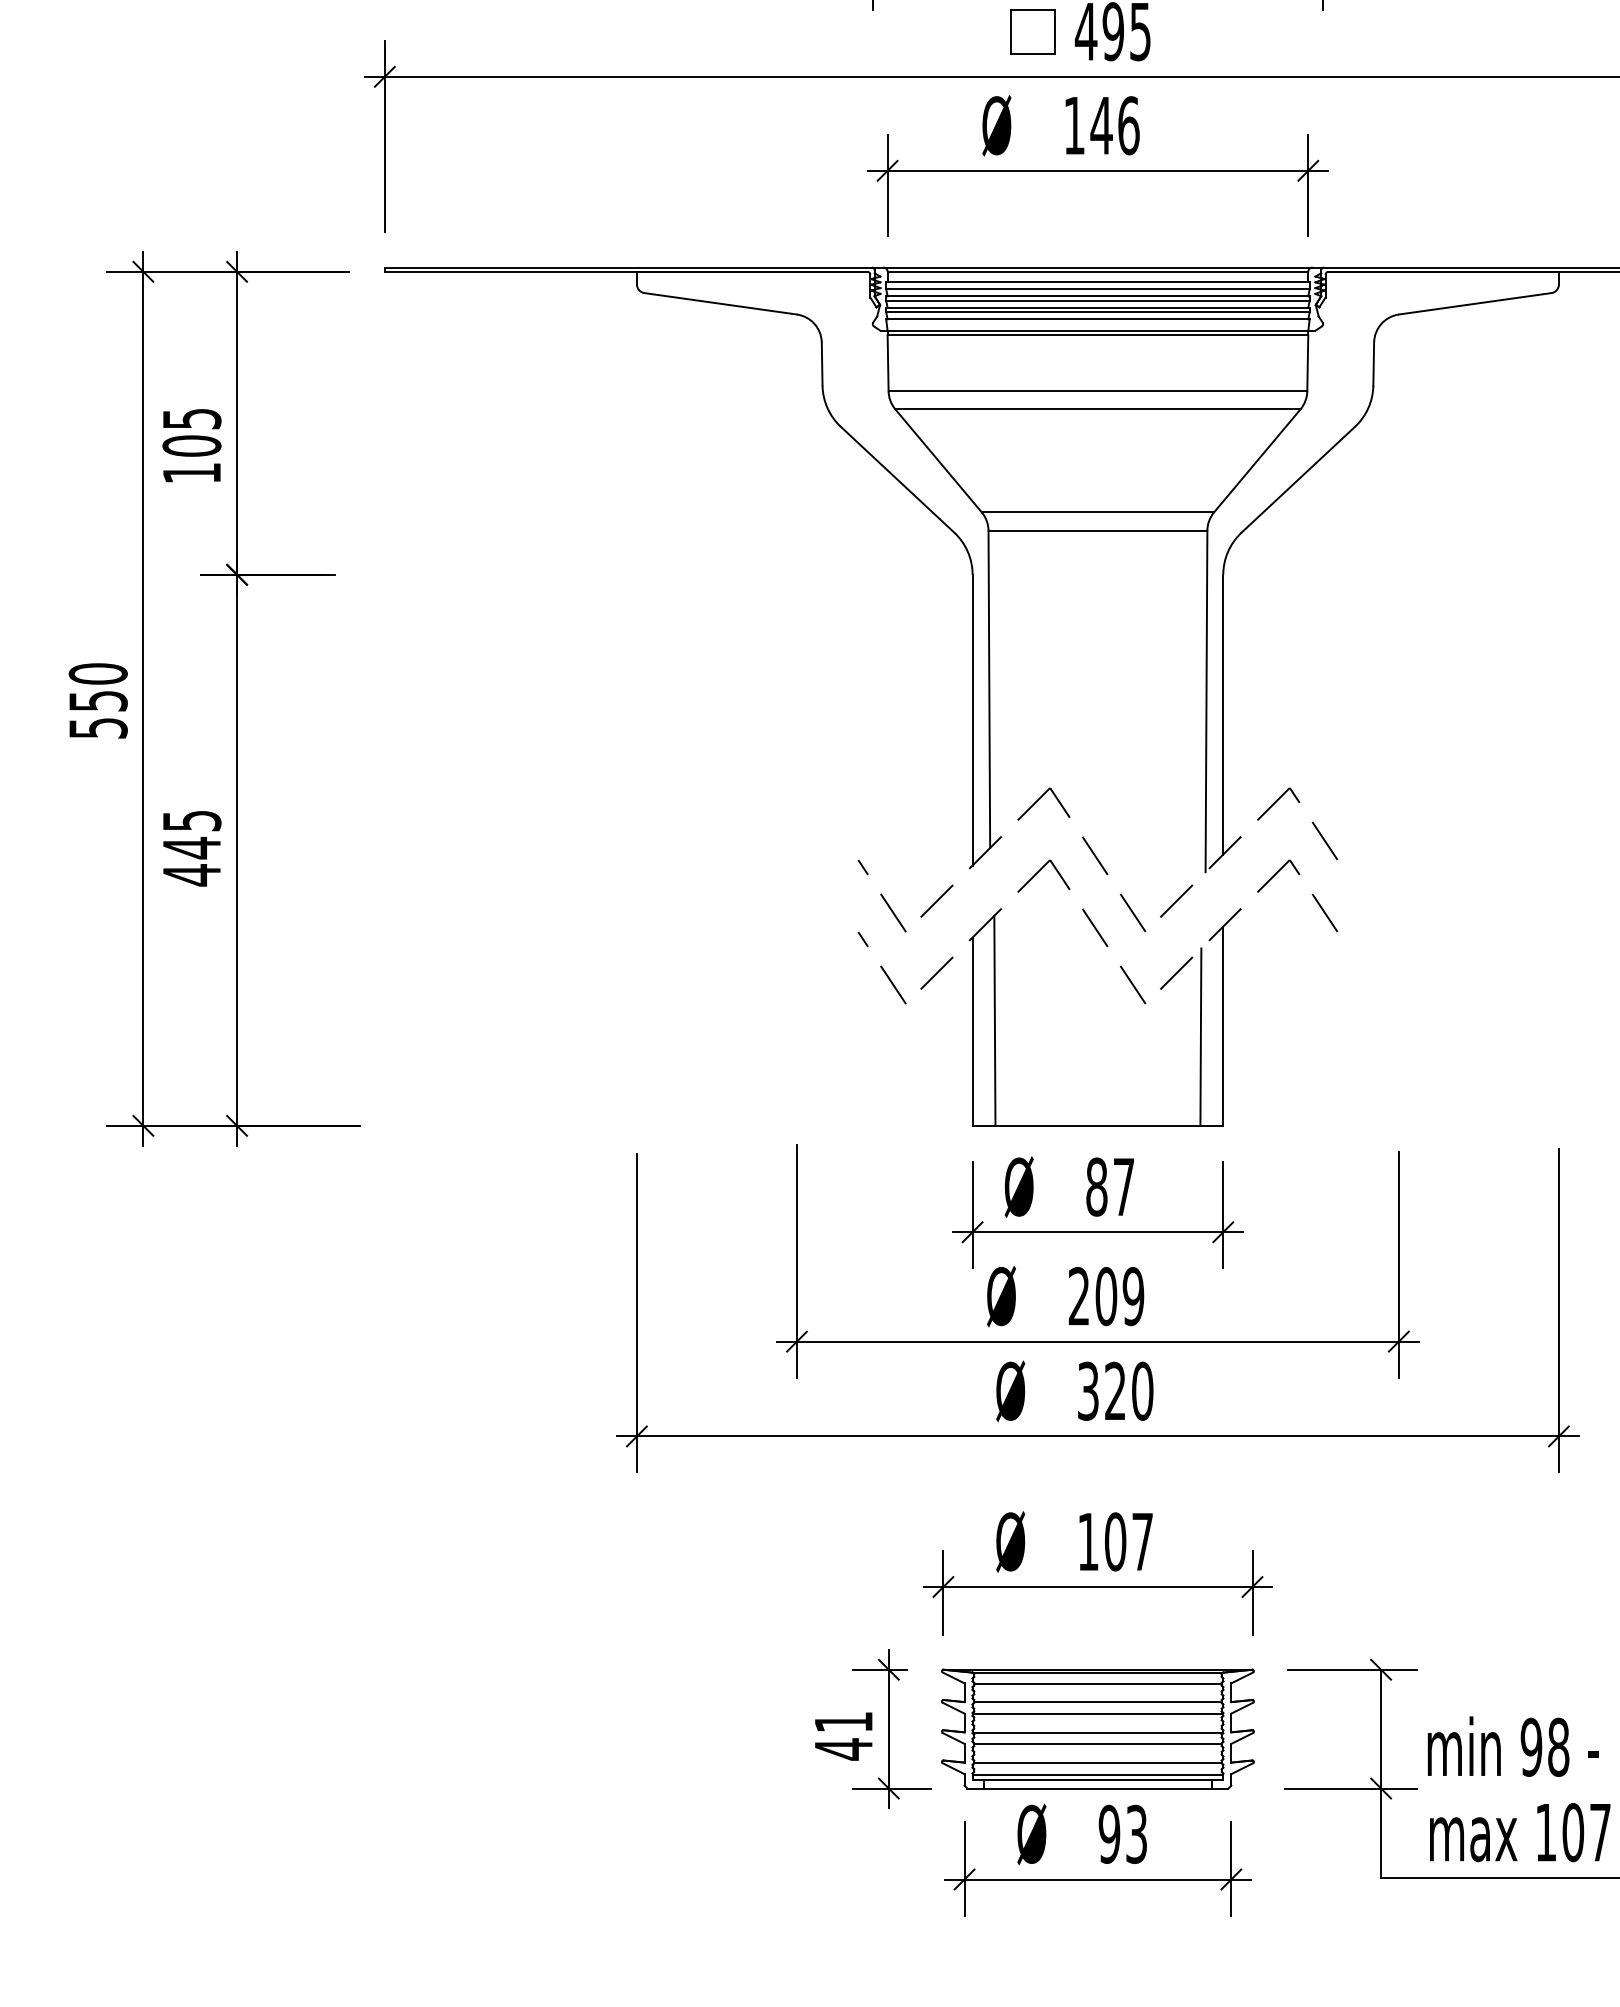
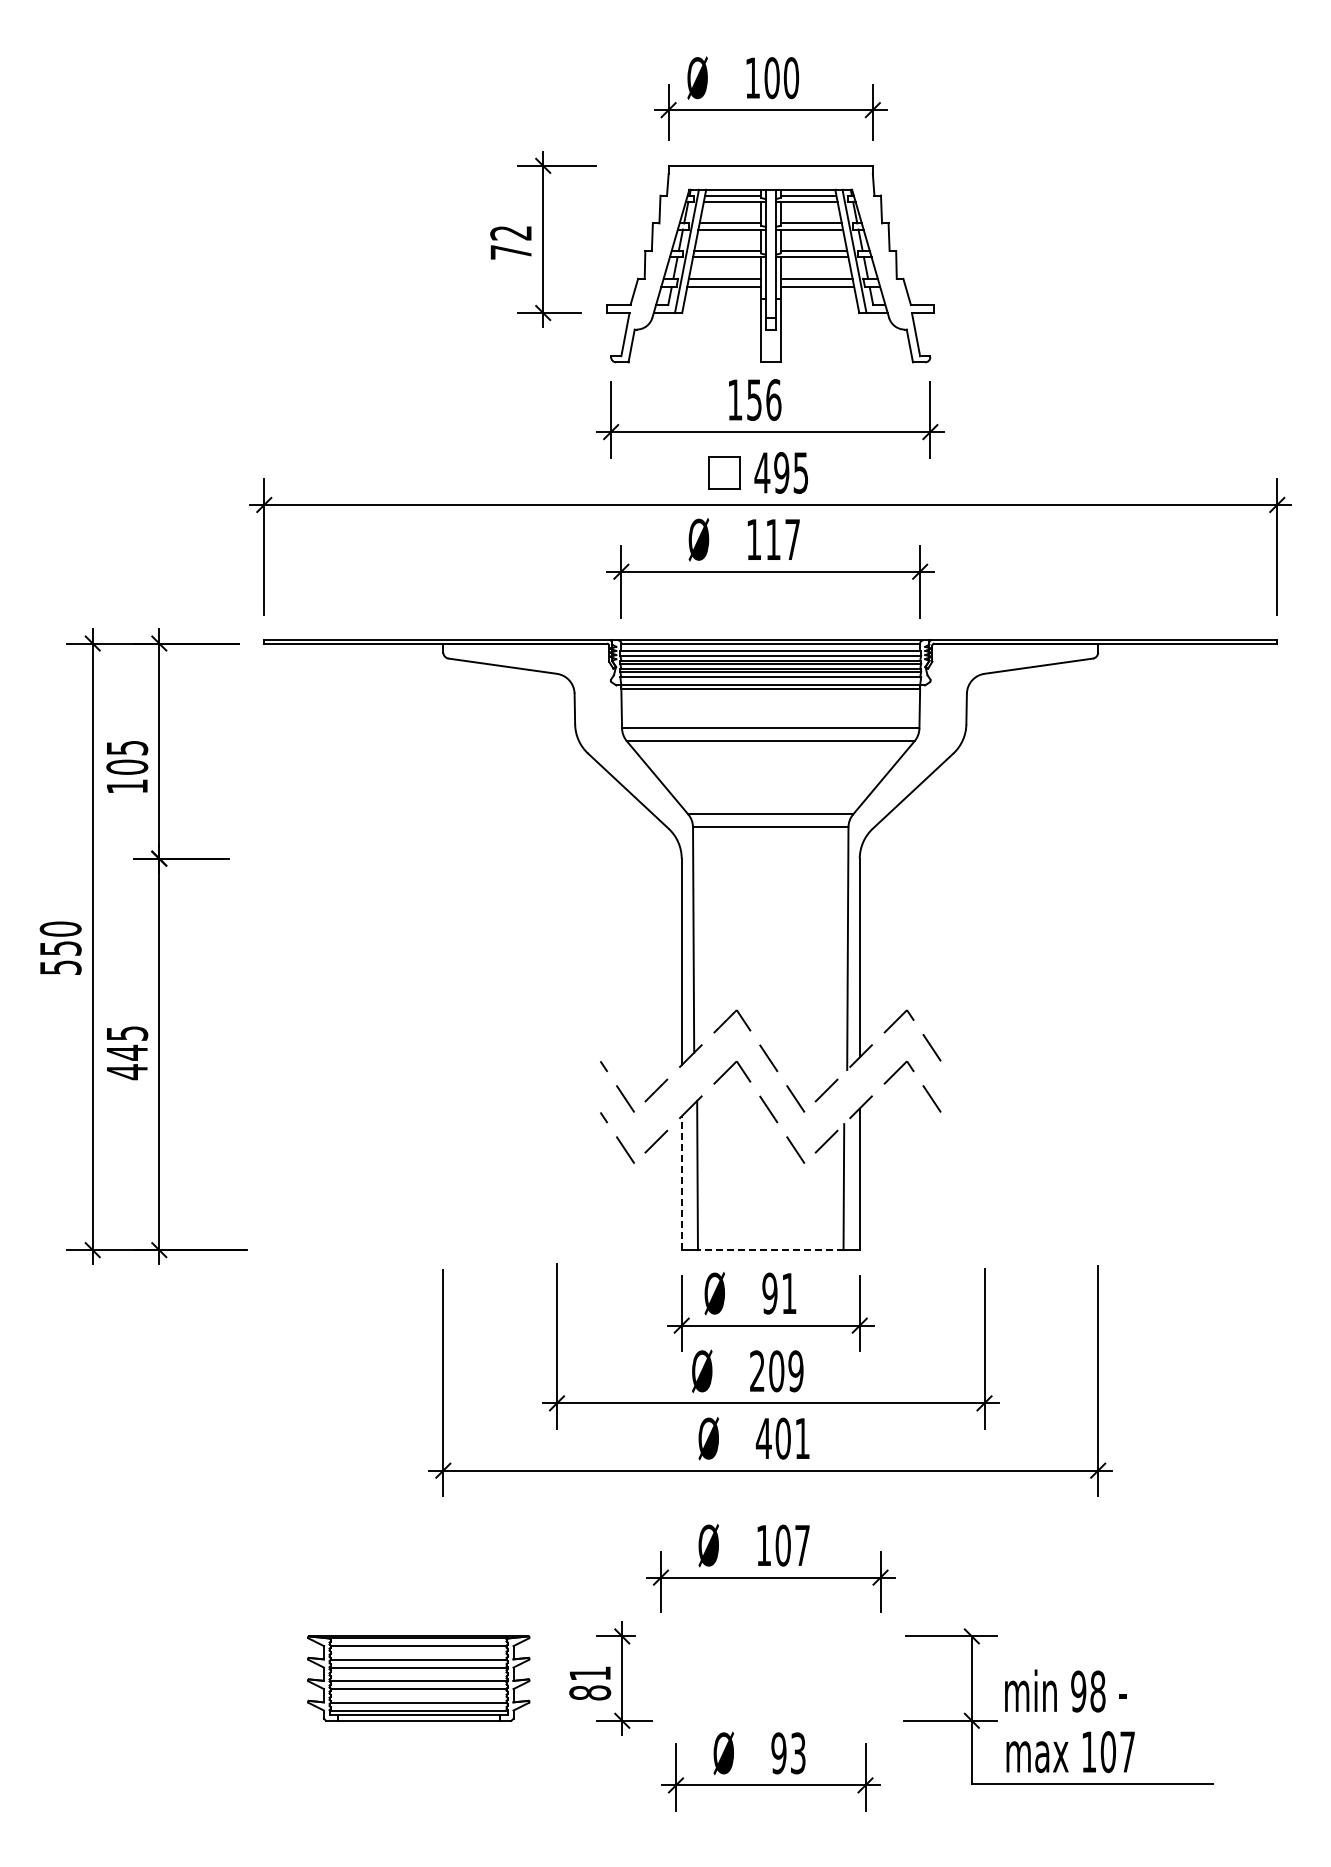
text: (1114, 125) -> (782, 539), 146 -> 117
line: (972, 1032) -> (681, 1183), solid -> dashed
line: (1097, 1126) -> (770, 1250), solid -> dashed
text: (1110, 1186) -> (779, 1293), 87 -> 91
text: (1114, 1391) -> (782, 1438), 320 -> 401
part: (1097, 1728) -> (418, 1678), moved
text: (844, 1750) -> (590, 1693), 41 -> 81

